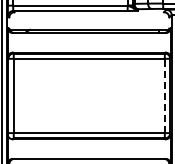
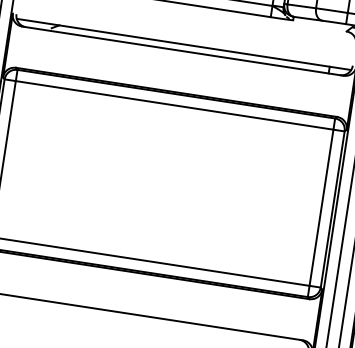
line: (164, 95) -> (320, 206), dashed -> solid

